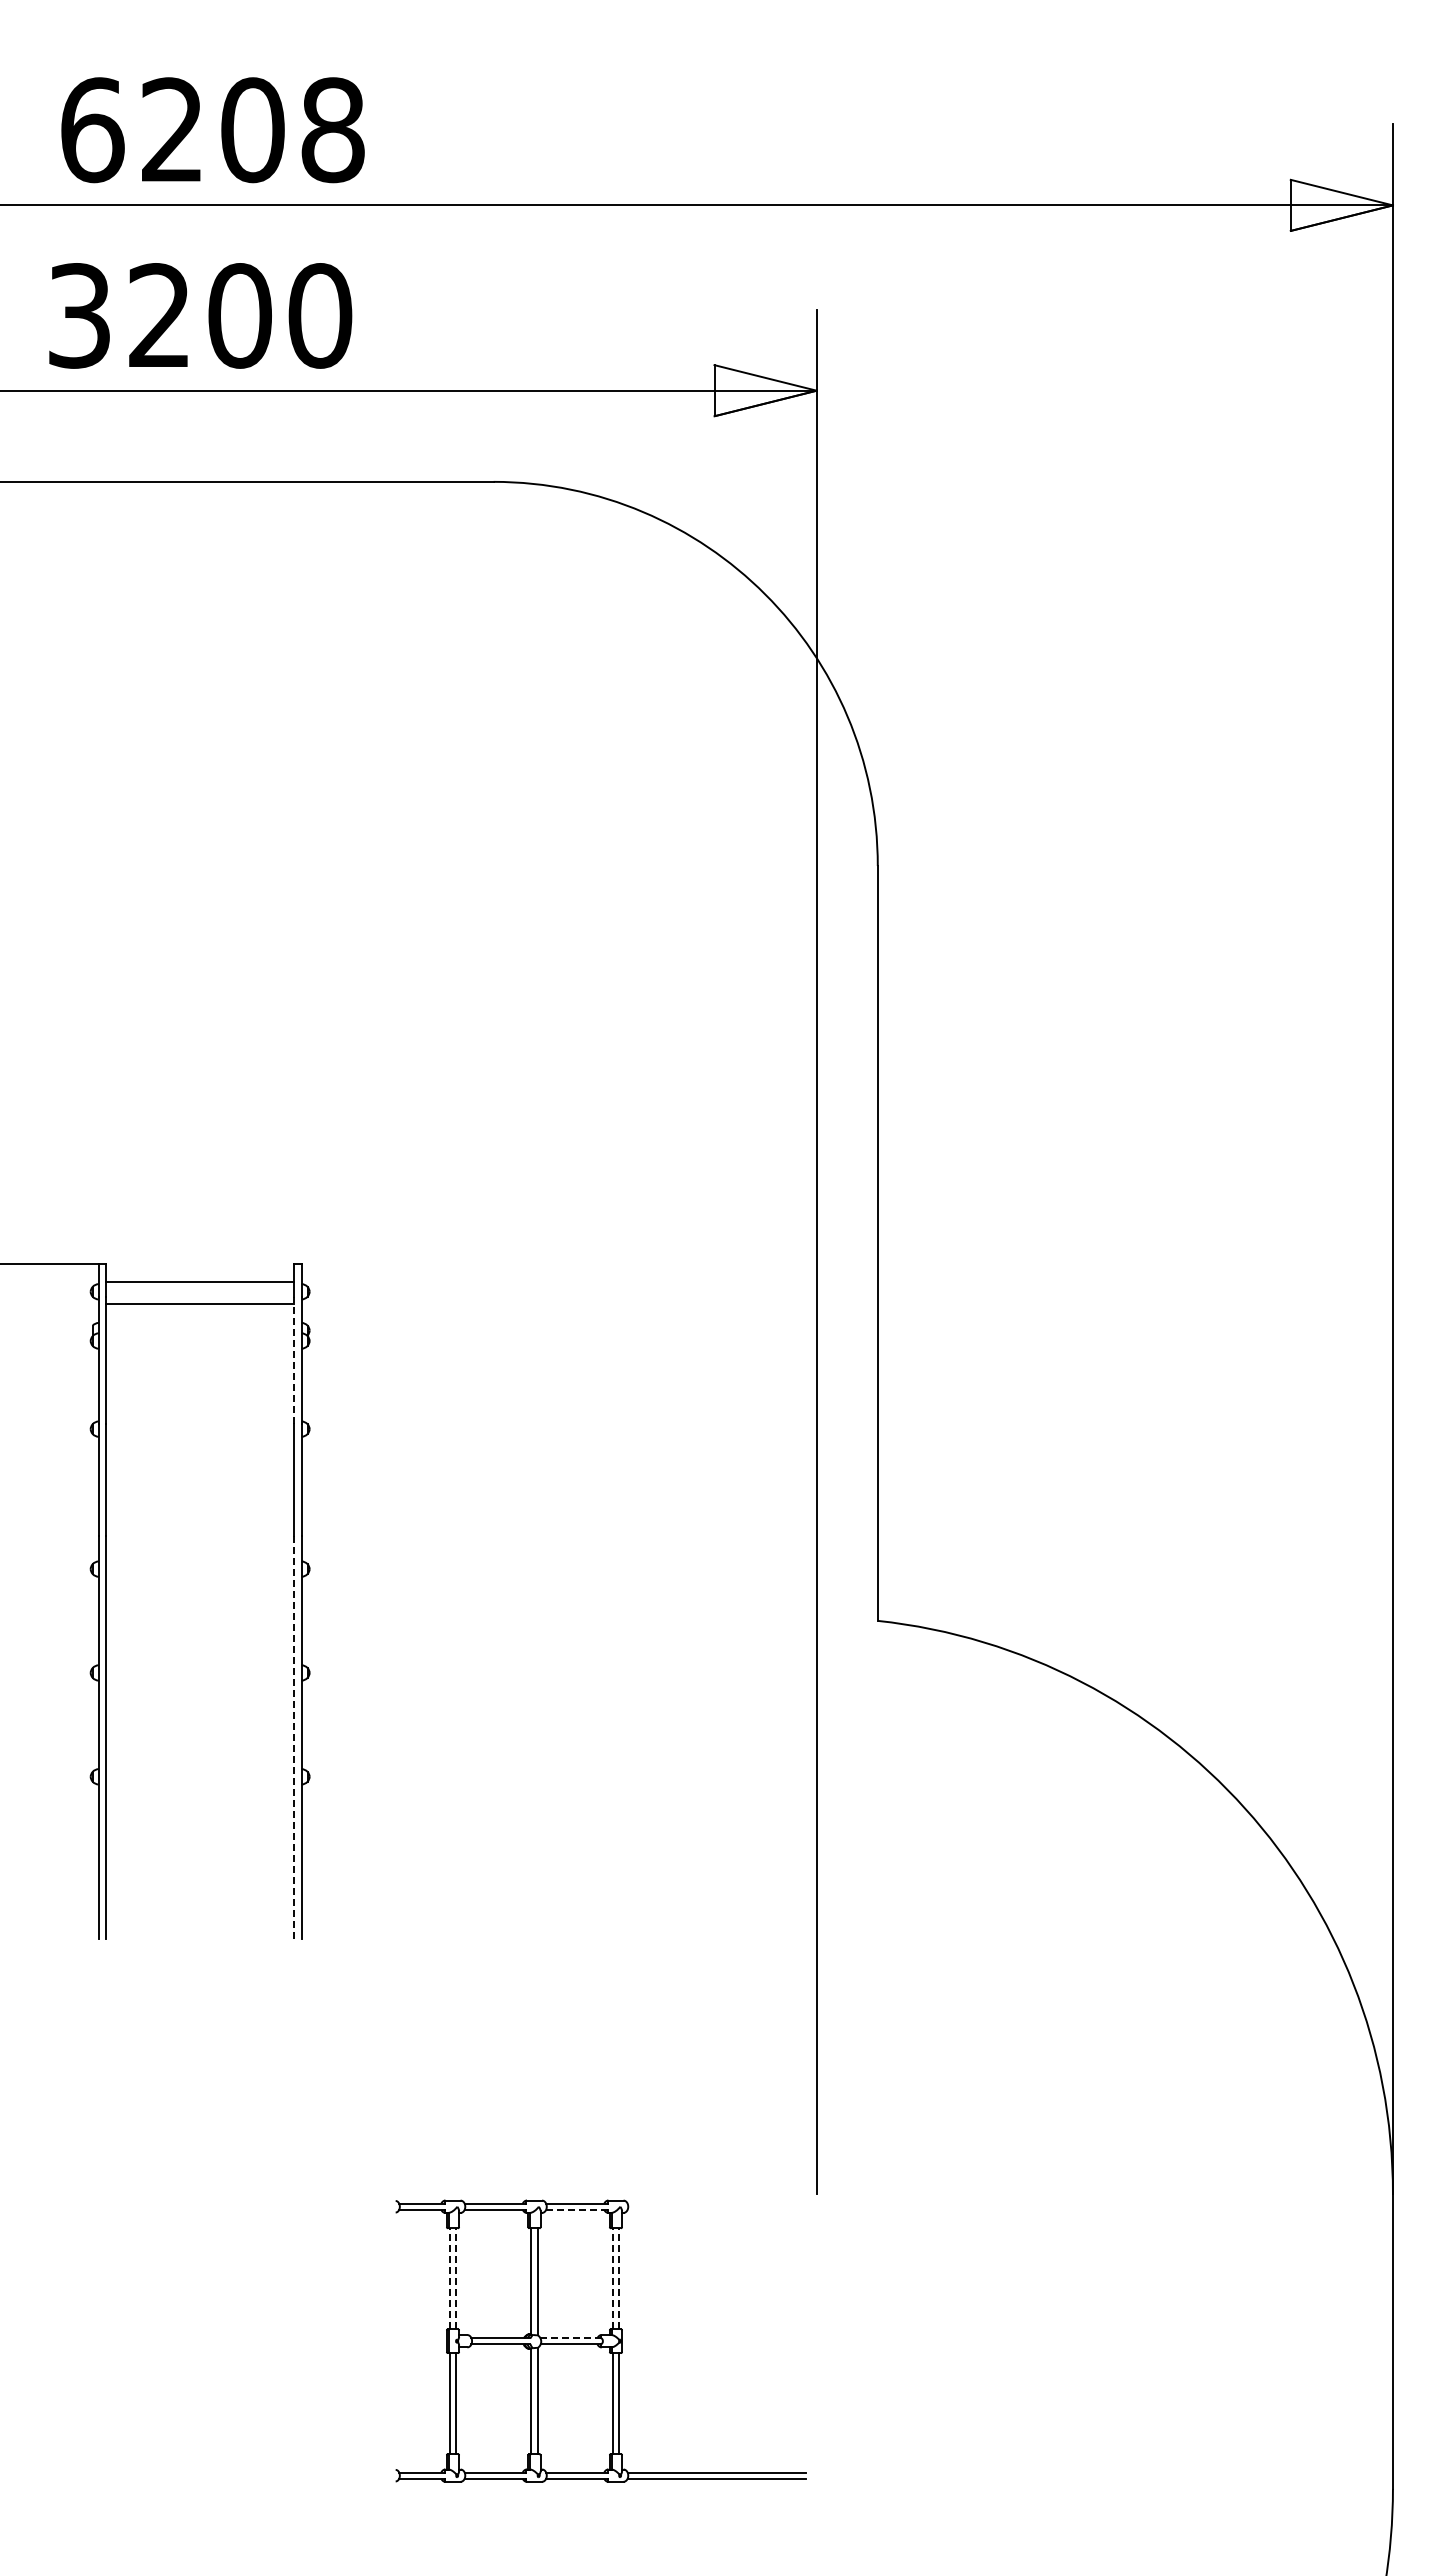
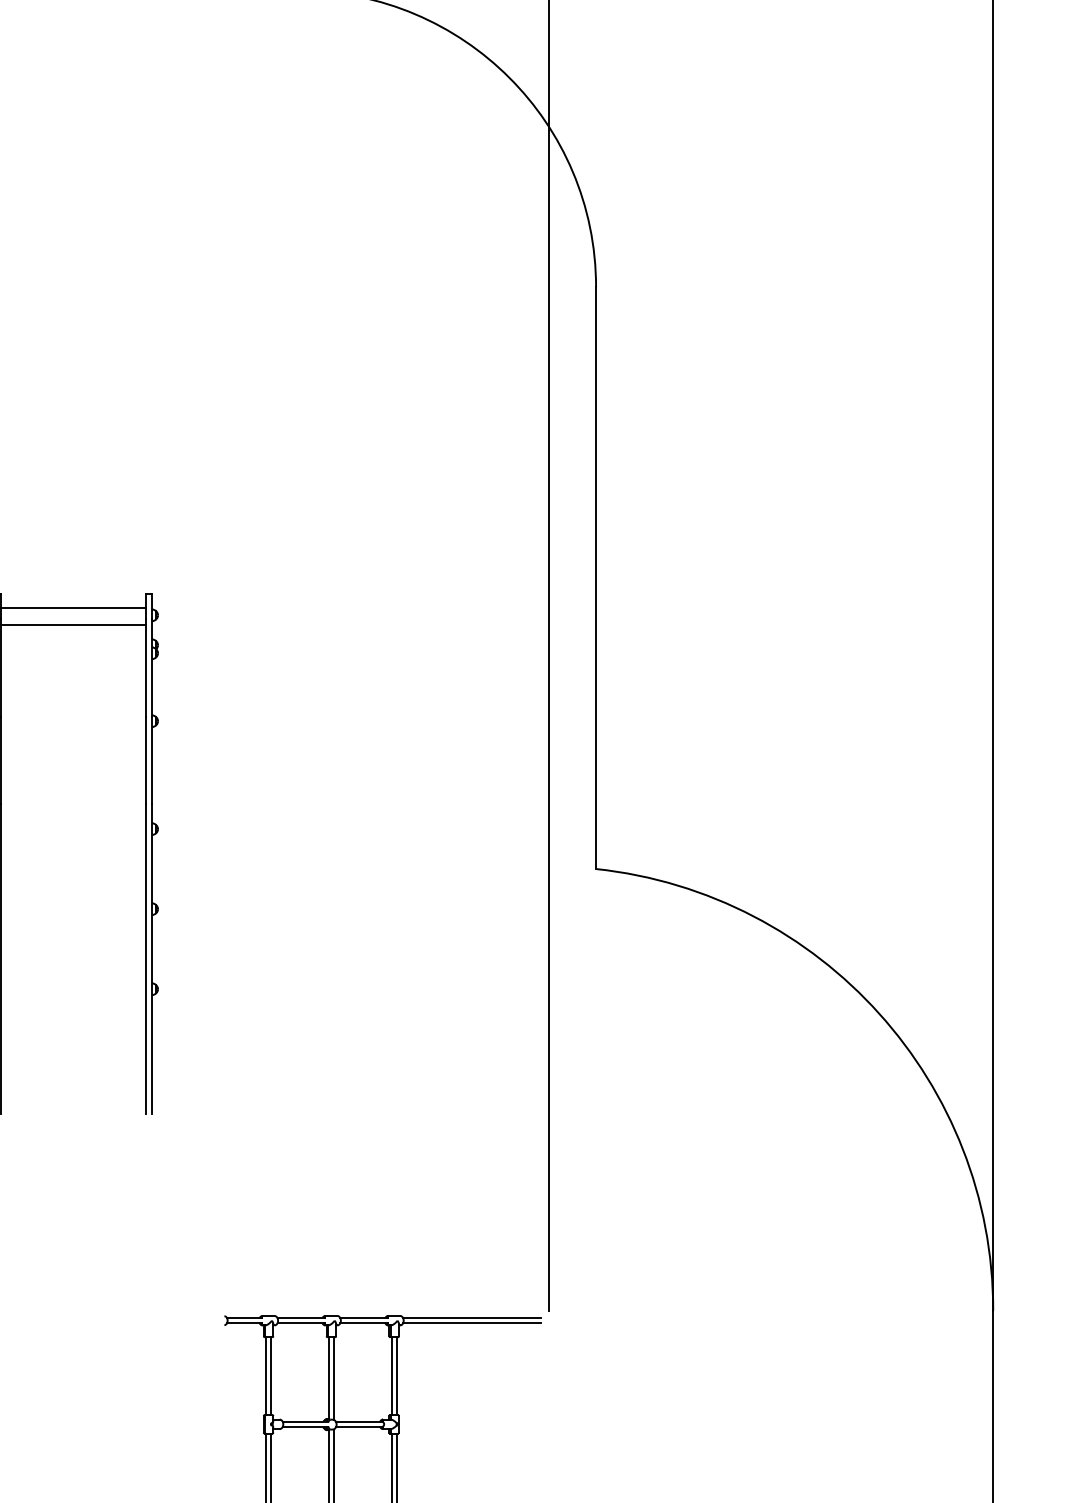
line: (294, 1359) -> (146, 667), dashed -> solid
line: (294, 1737) -> (146, 958), dashed -> solid
line: (716, 2203) -> (471, 1318), added
line: (576, 2209) -> (363, 1322), dashed -> solid
line: (716, 2209) -> (471, 1322), added
line: (449, 2278) -> (265, 1375), dashed -> solid
line: (456, 2278) -> (271, 1375), dashed -> solid
line: (612, 2278) -> (391, 1375), dashed -> solid
line: (619, 2278) -> (396, 1375), dashed -> solid
line: (571, 2338) -> (359, 1422), dashed -> solid

